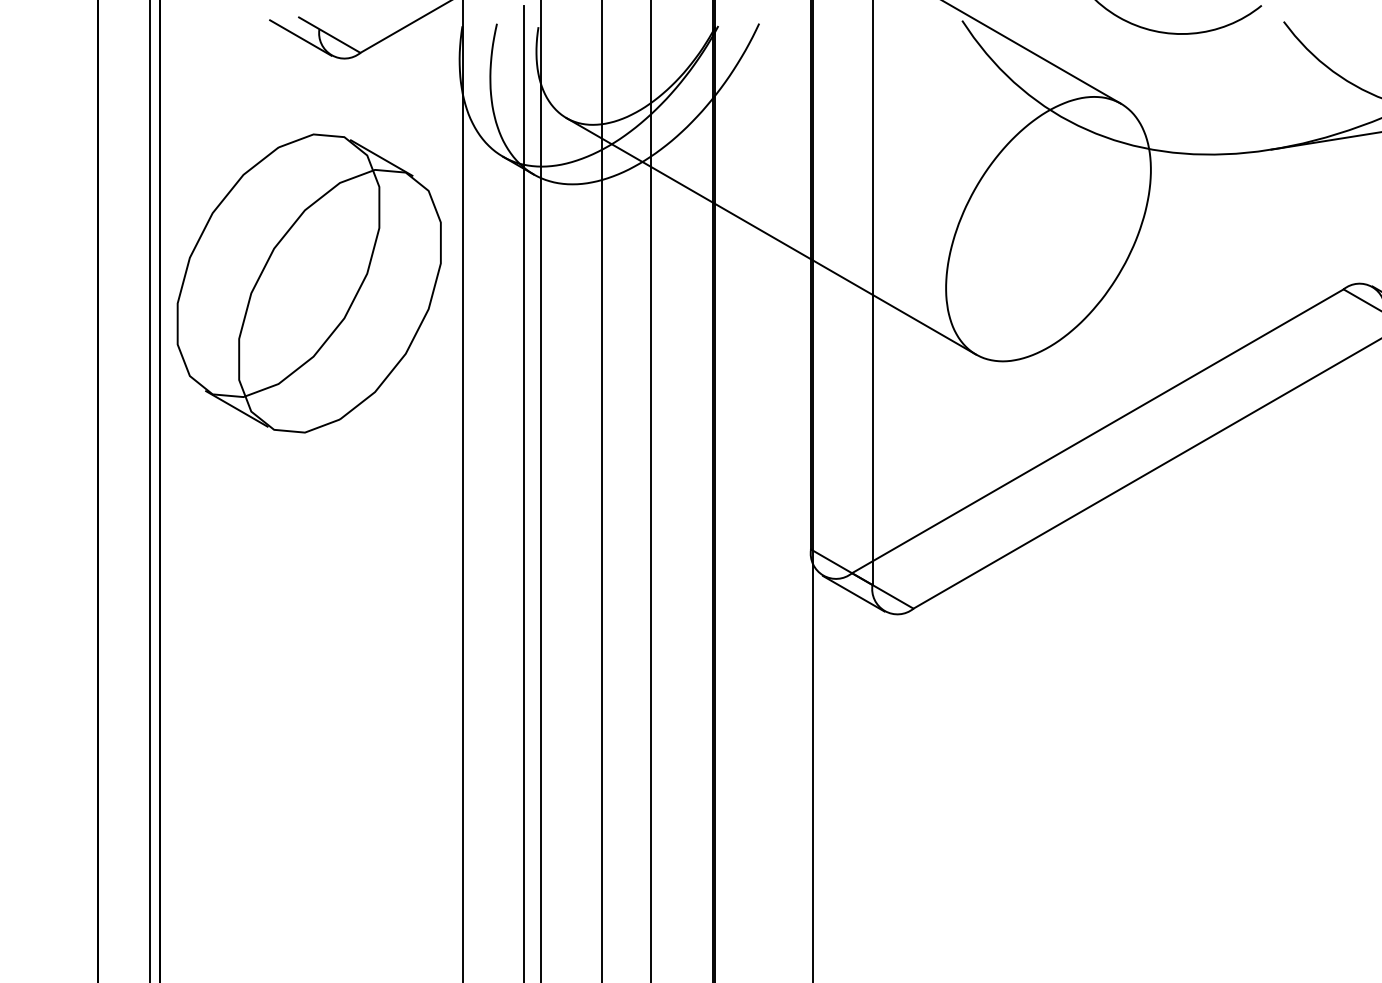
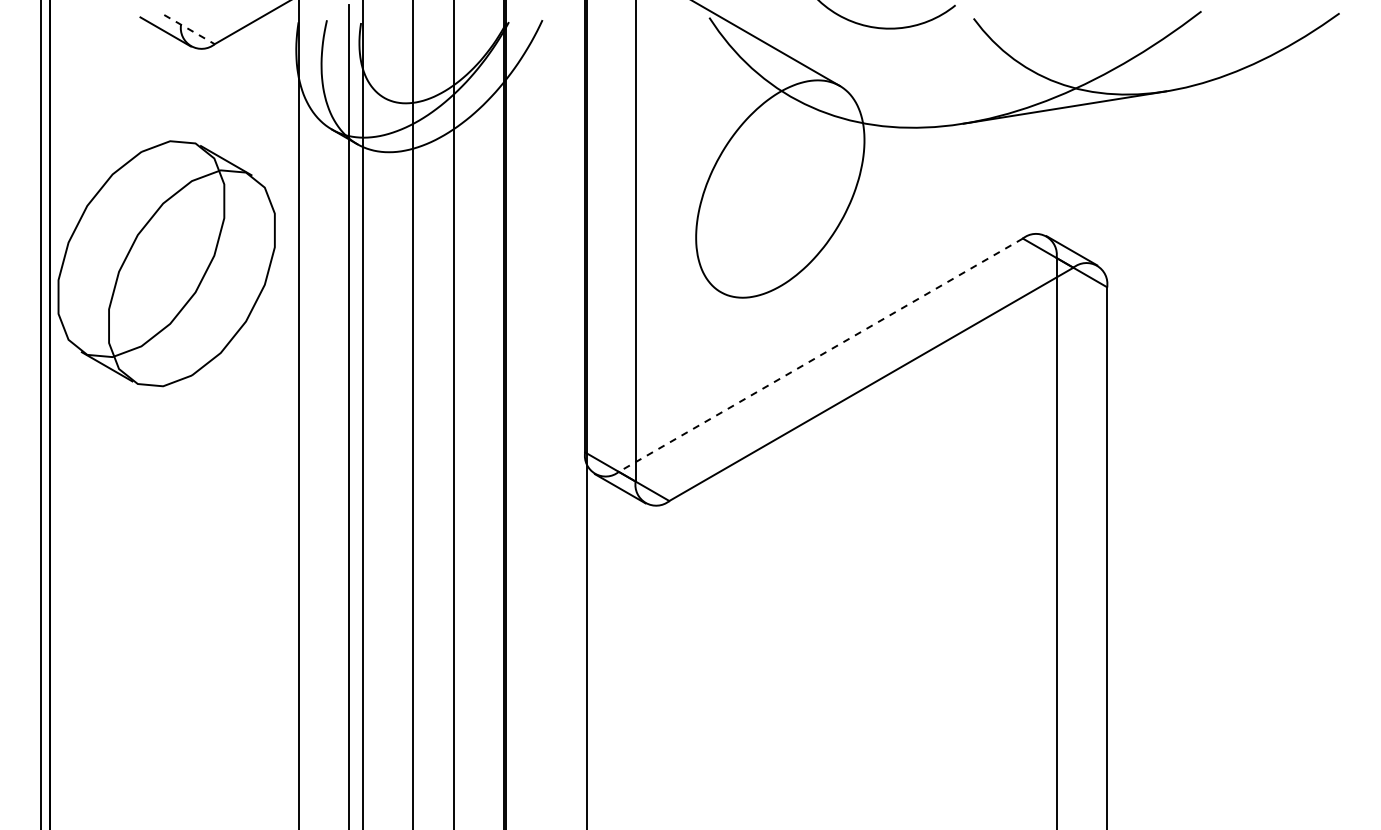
line: (329, 35) -> (189, 29), solid -> dashed
line: (771, 235) -> (552, 194), removed
part: (309, 283) -> (166, 263), moved
line: (1097, 431) -> (820, 355), solid -> dashed

